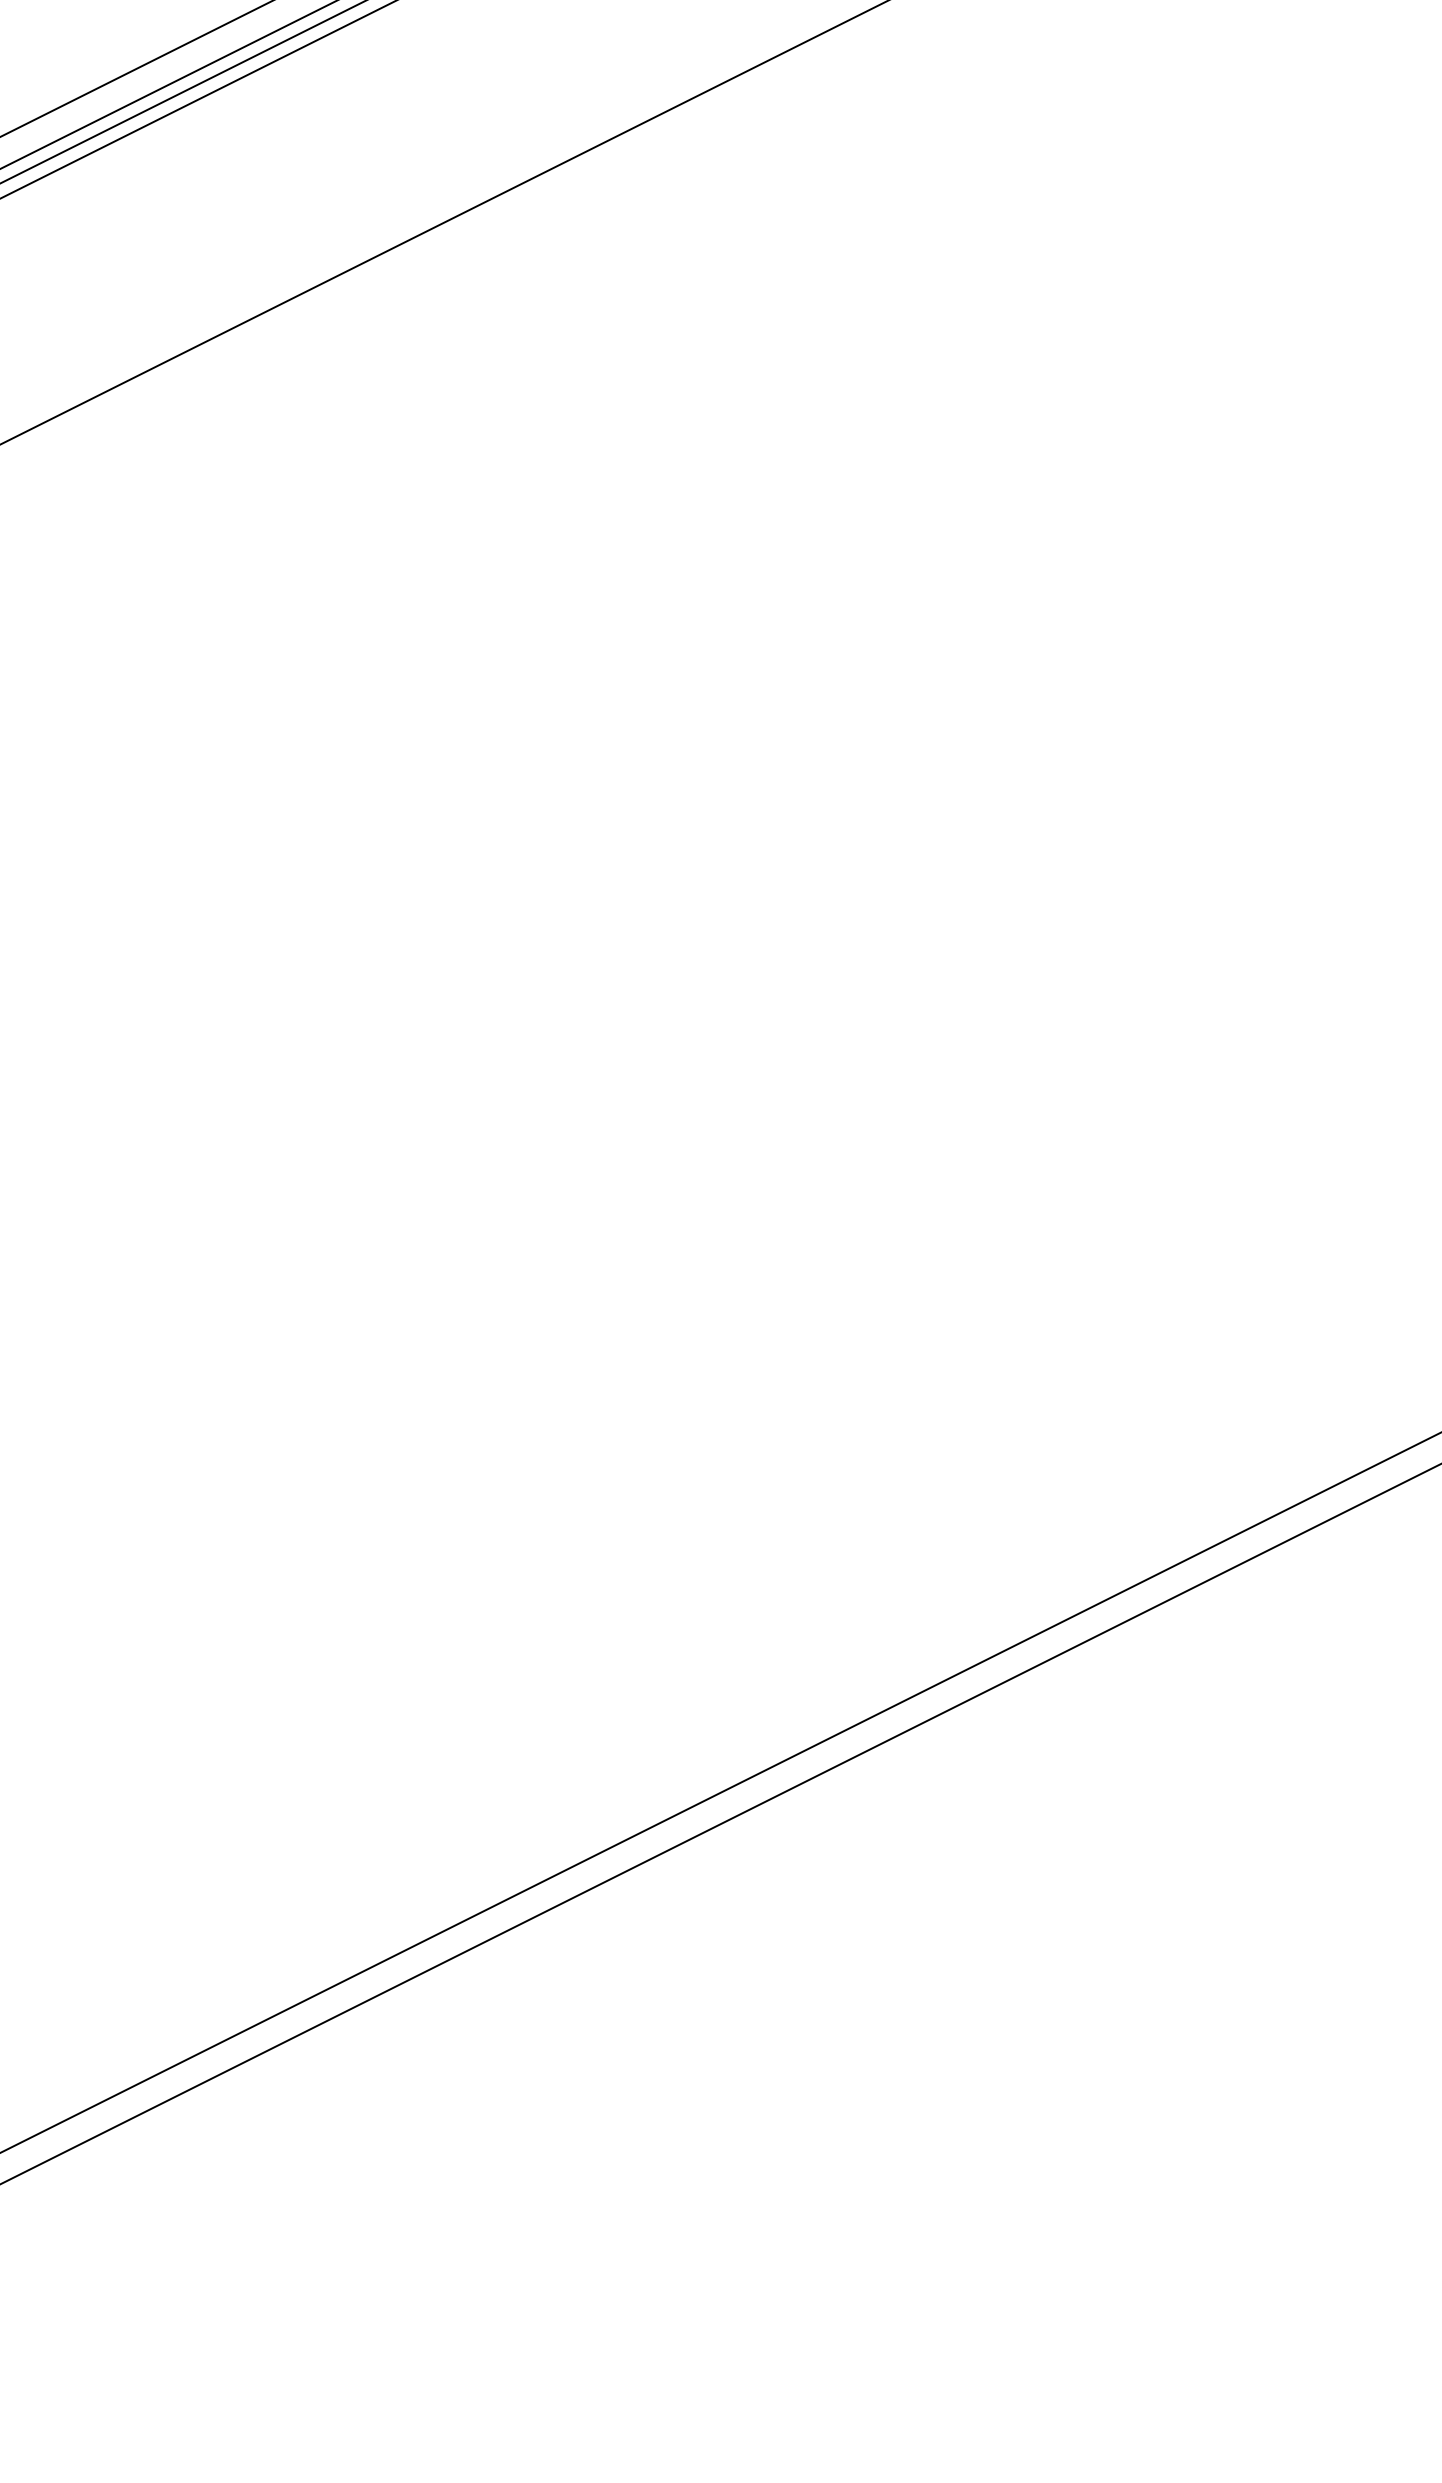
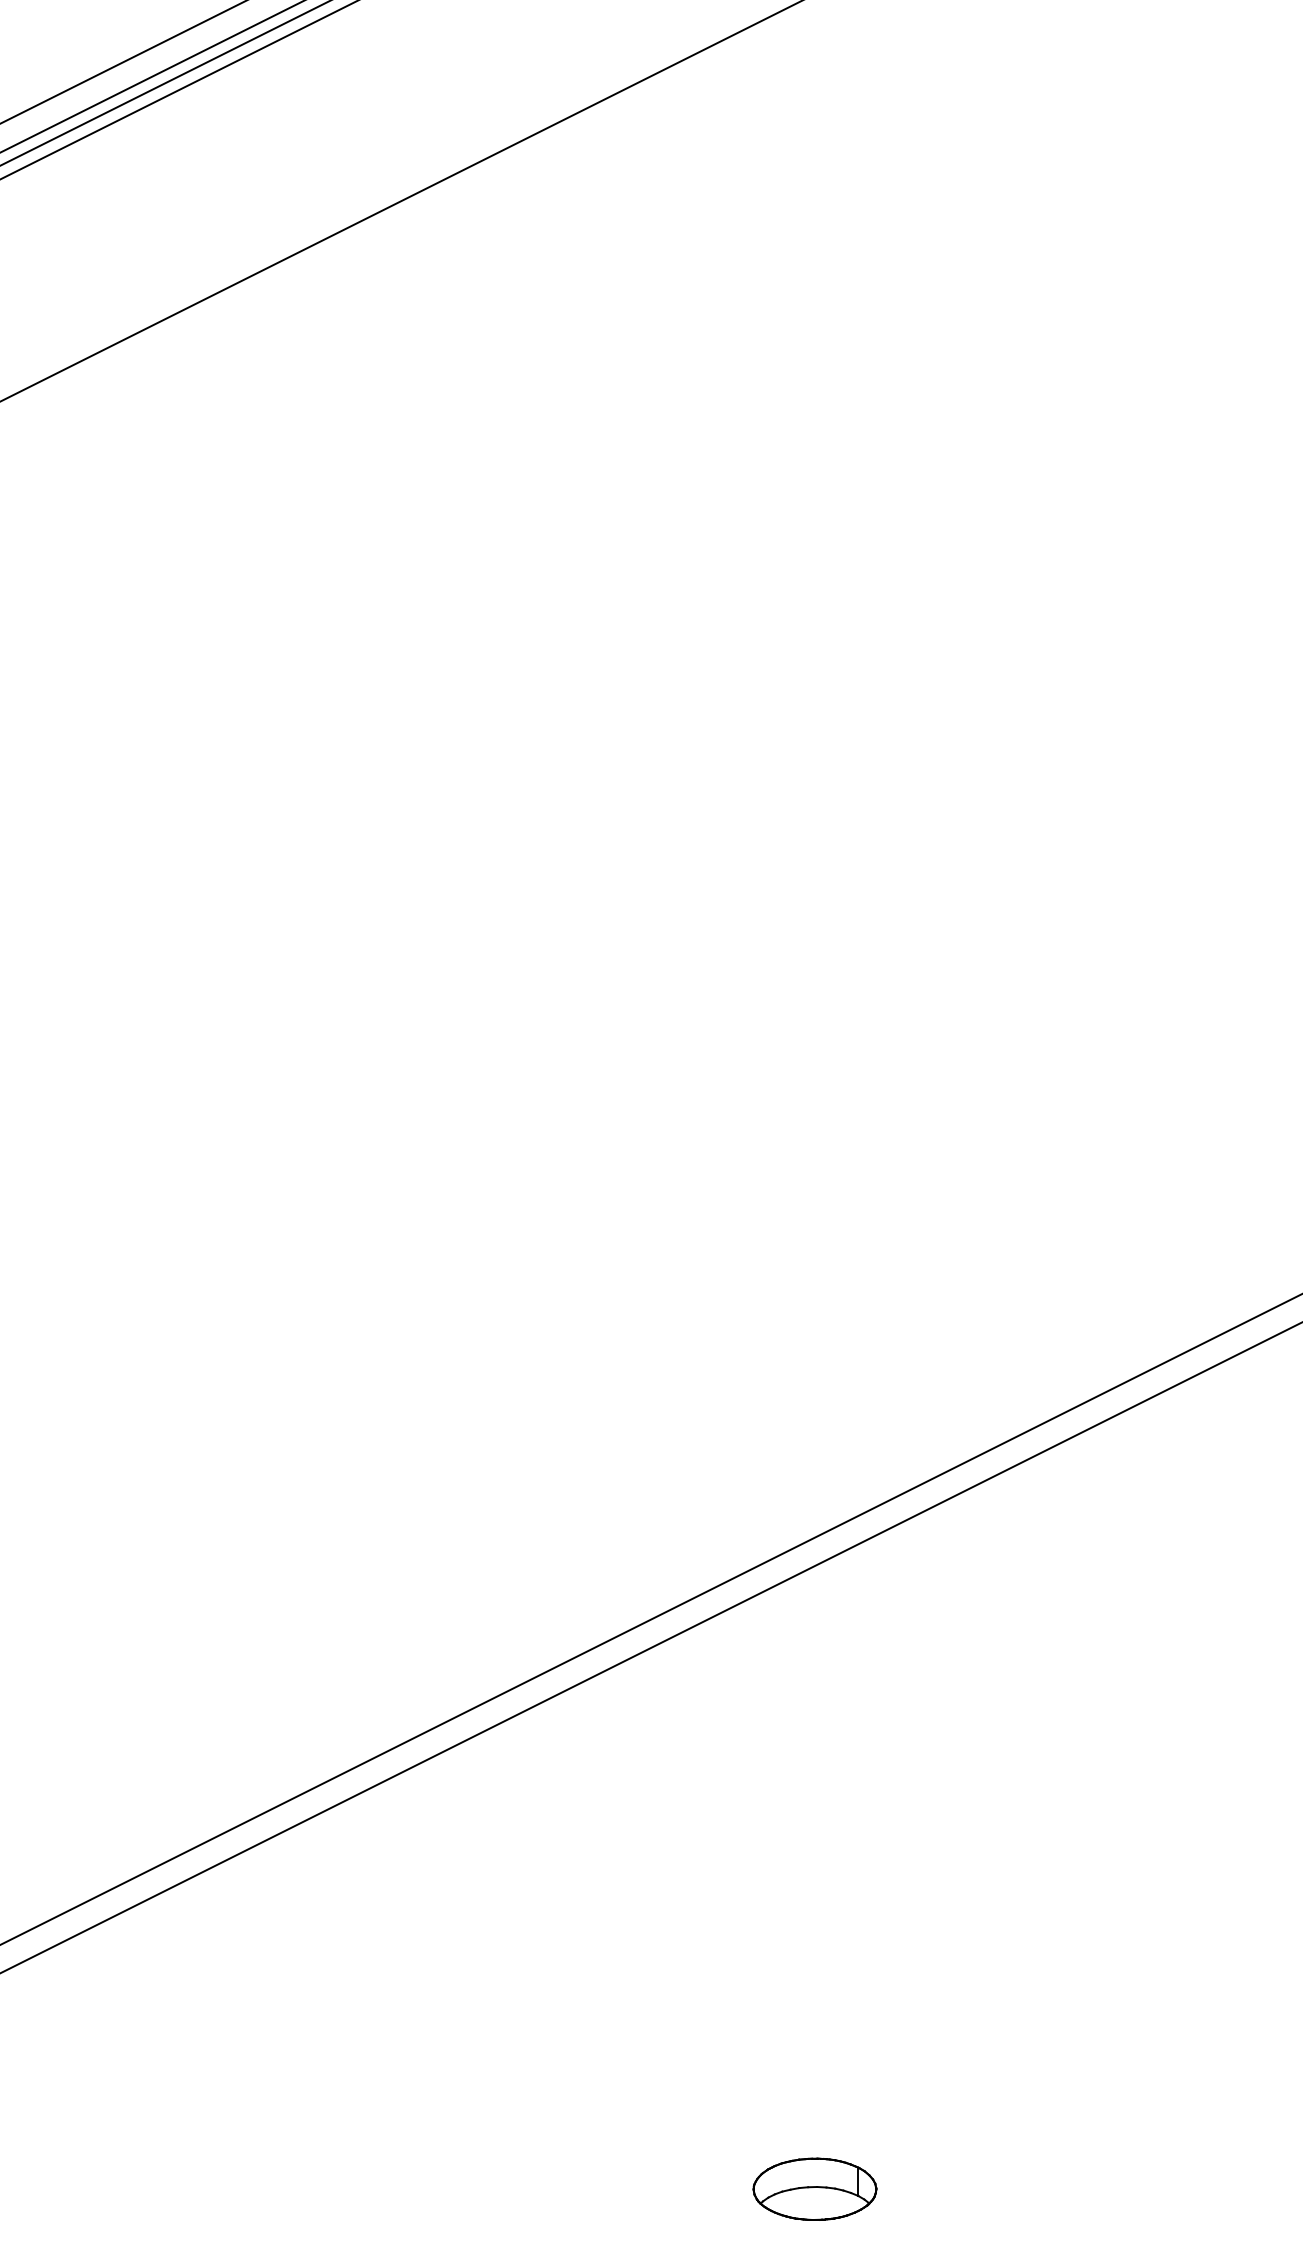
part: (901, 2423) -> (814, 2189), added

